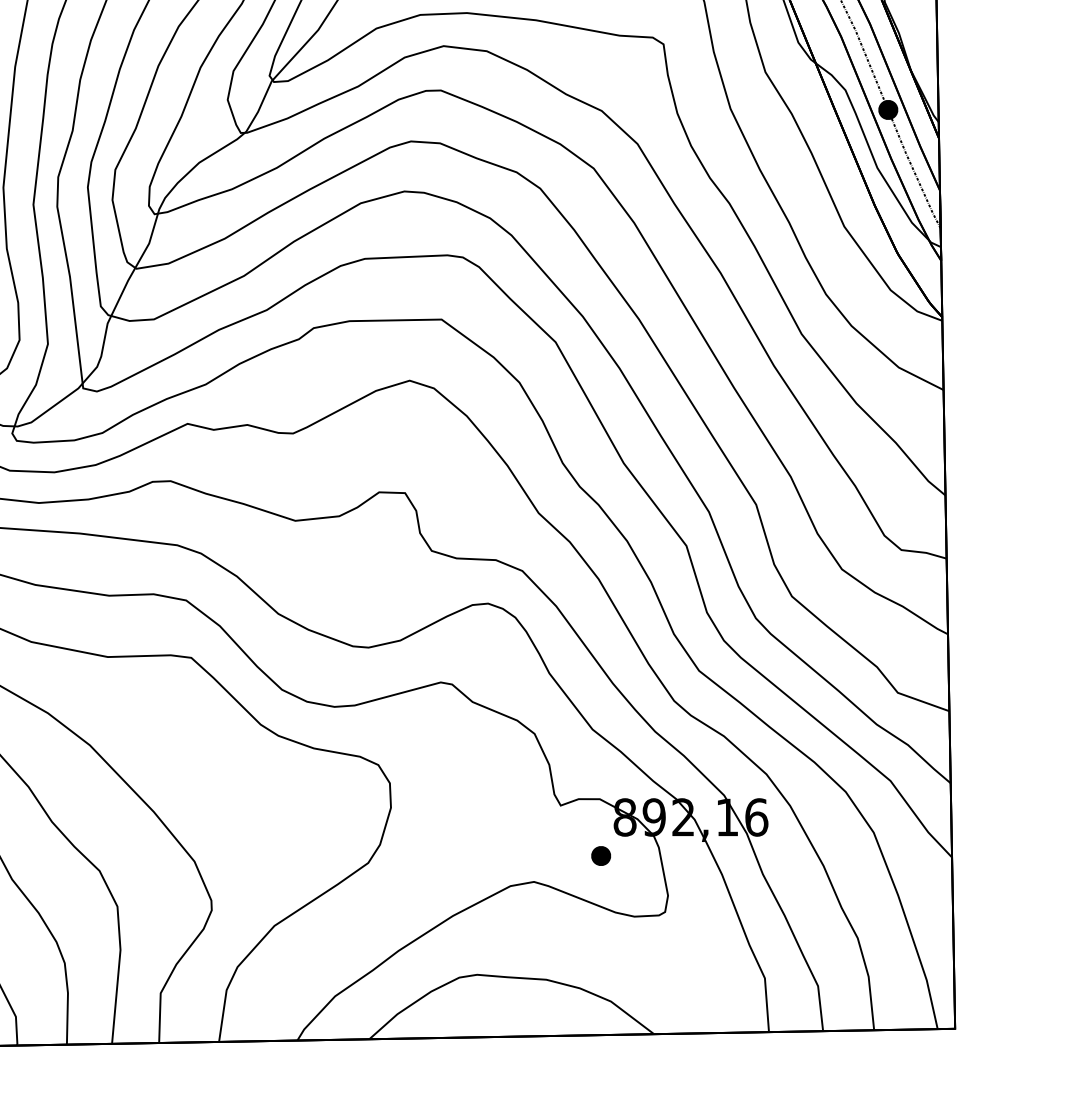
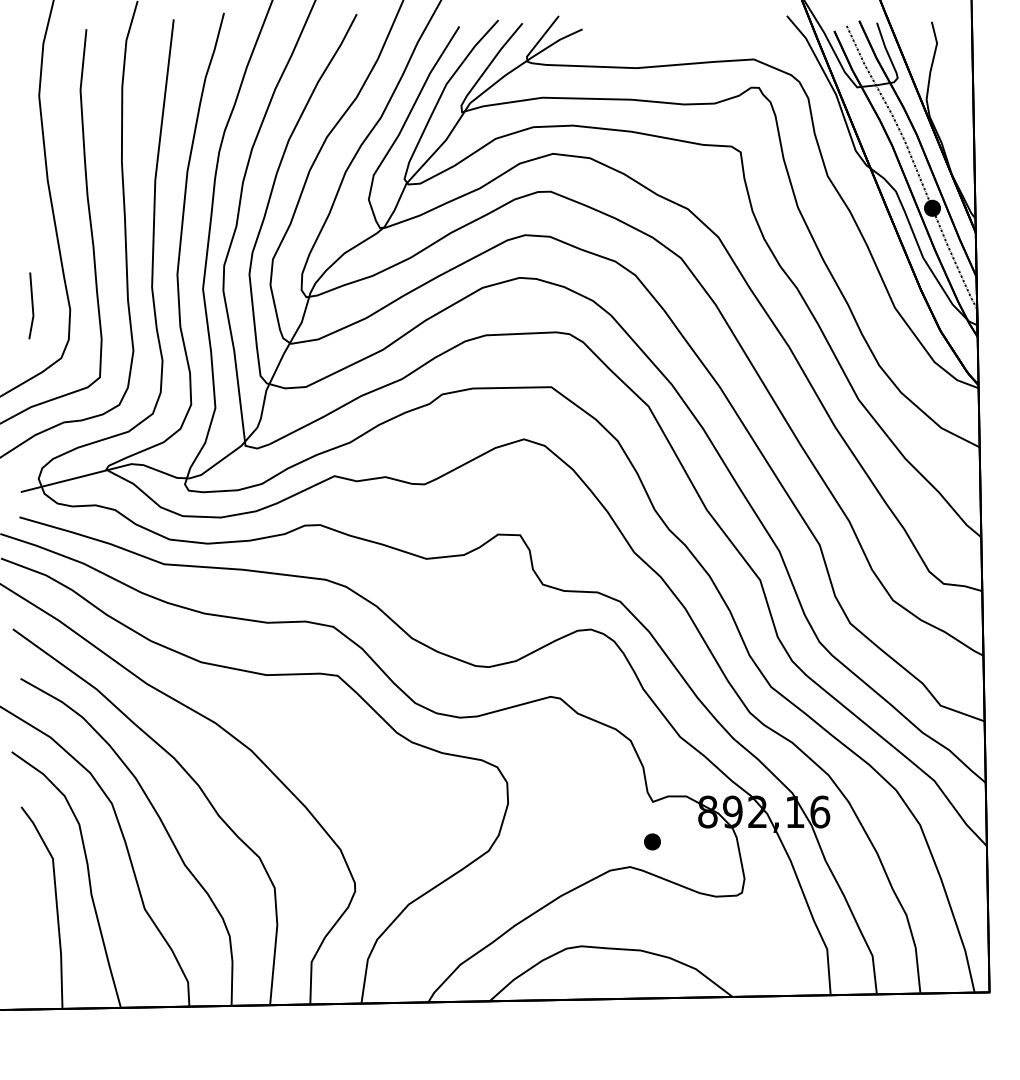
part: (601, 855) -> (652, 841), moved

